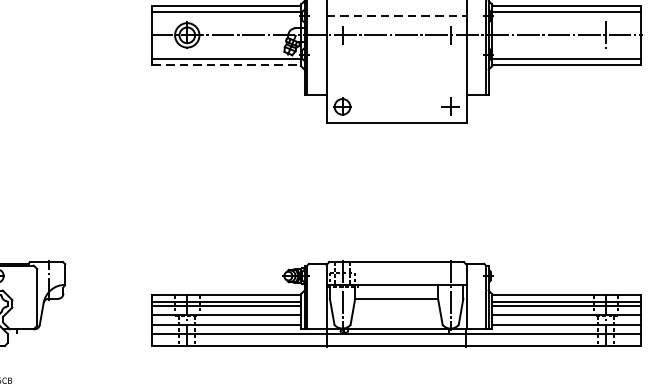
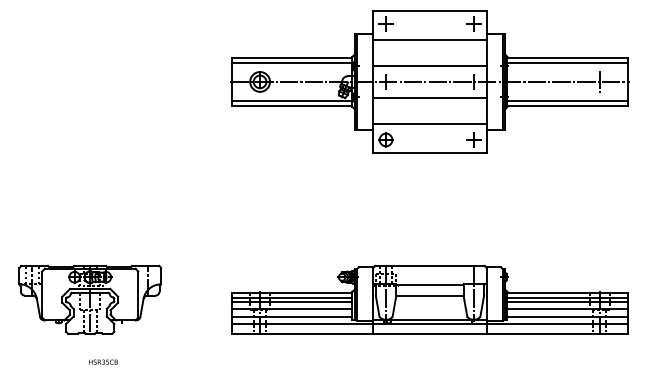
line: (396, 16) -> (429, 66), dashed -> solid
line: (396, 54) -> (429, 97), added
line: (227, 65) -> (292, 106), dashed -> solid
line: (396, 87) -> (429, 124), added

